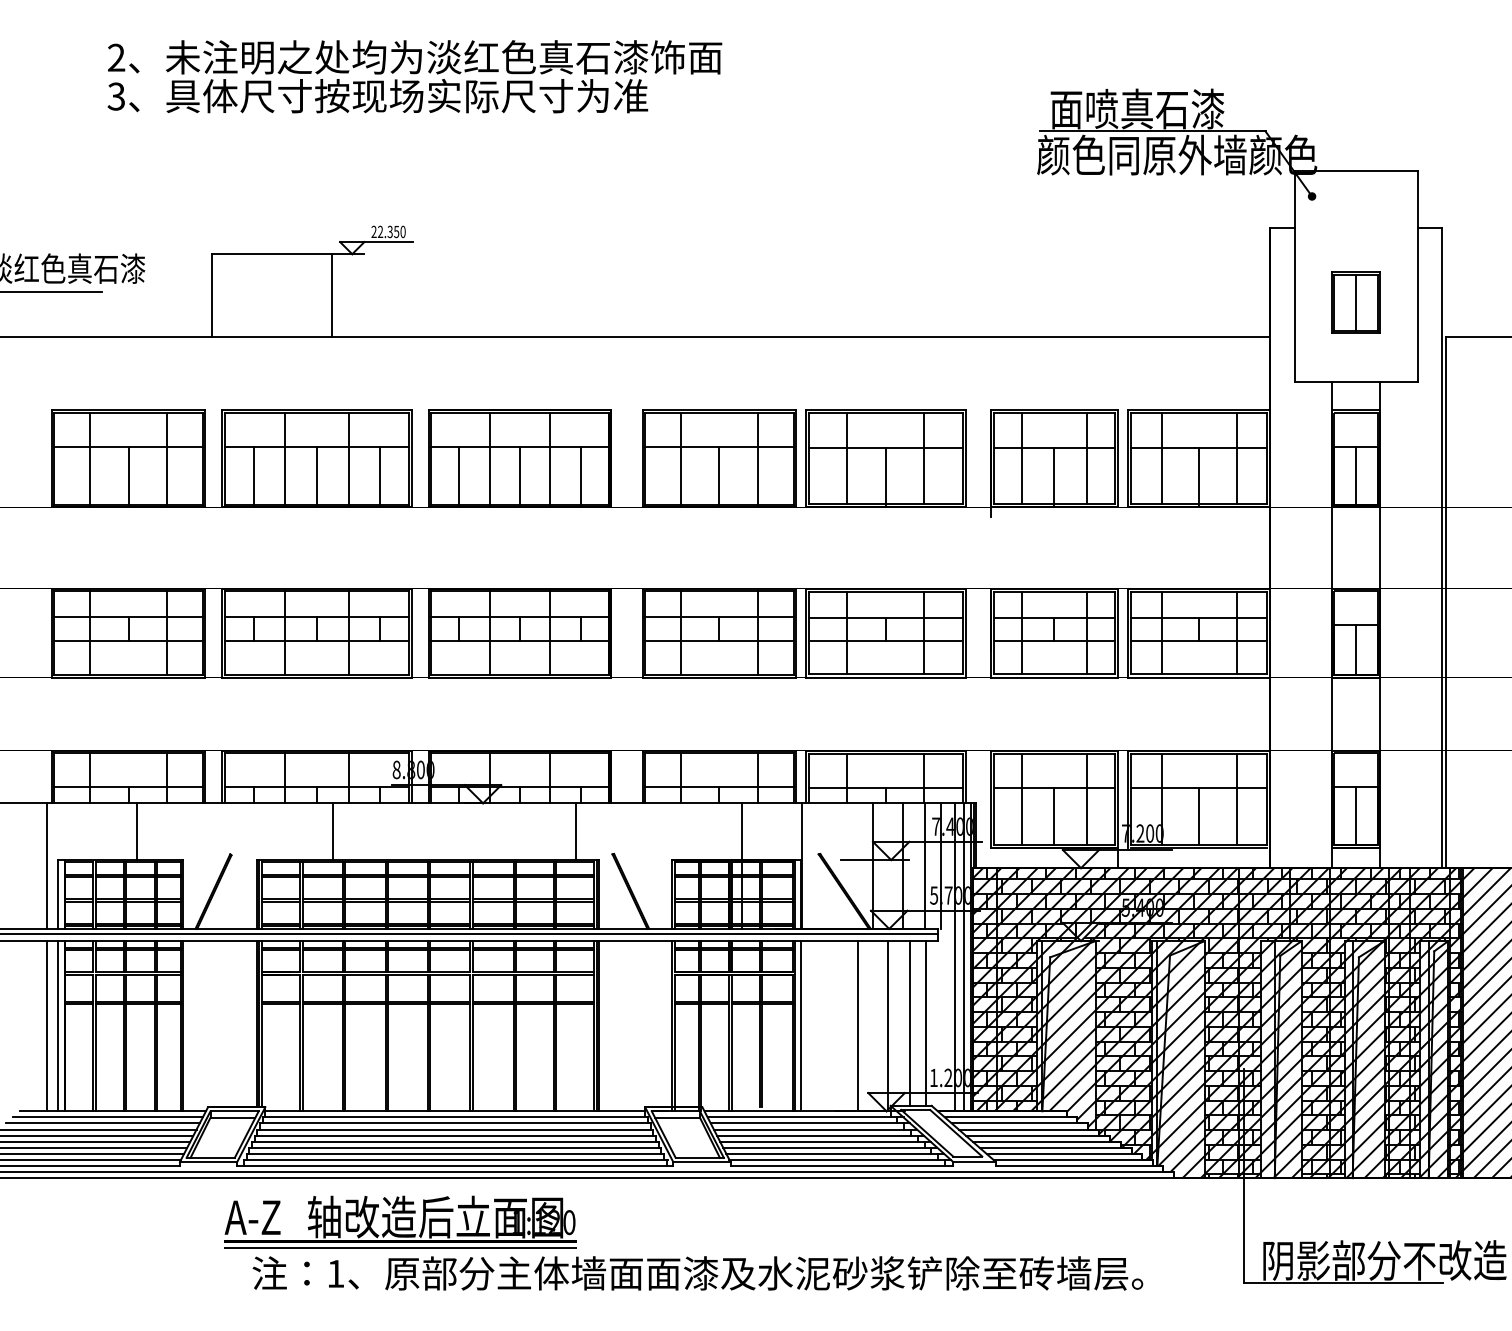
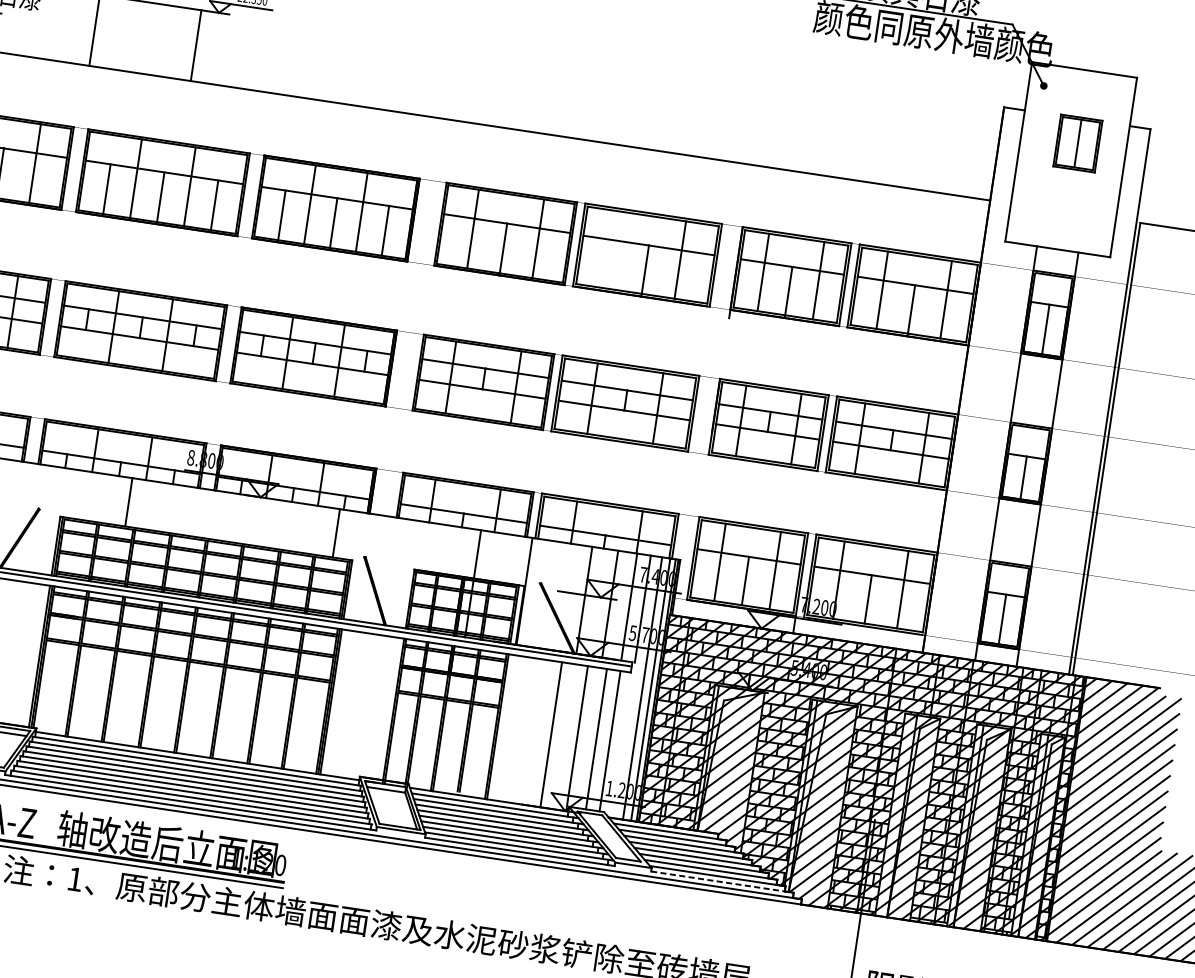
part: (1355, 302) -> (1077, 143), moved
line: (847, 458) -> (614, 249), removed
line: (801, 1026) -> (503, 727), removed
line: (1079, 1166) -> (722, 882), solid -> dashed

